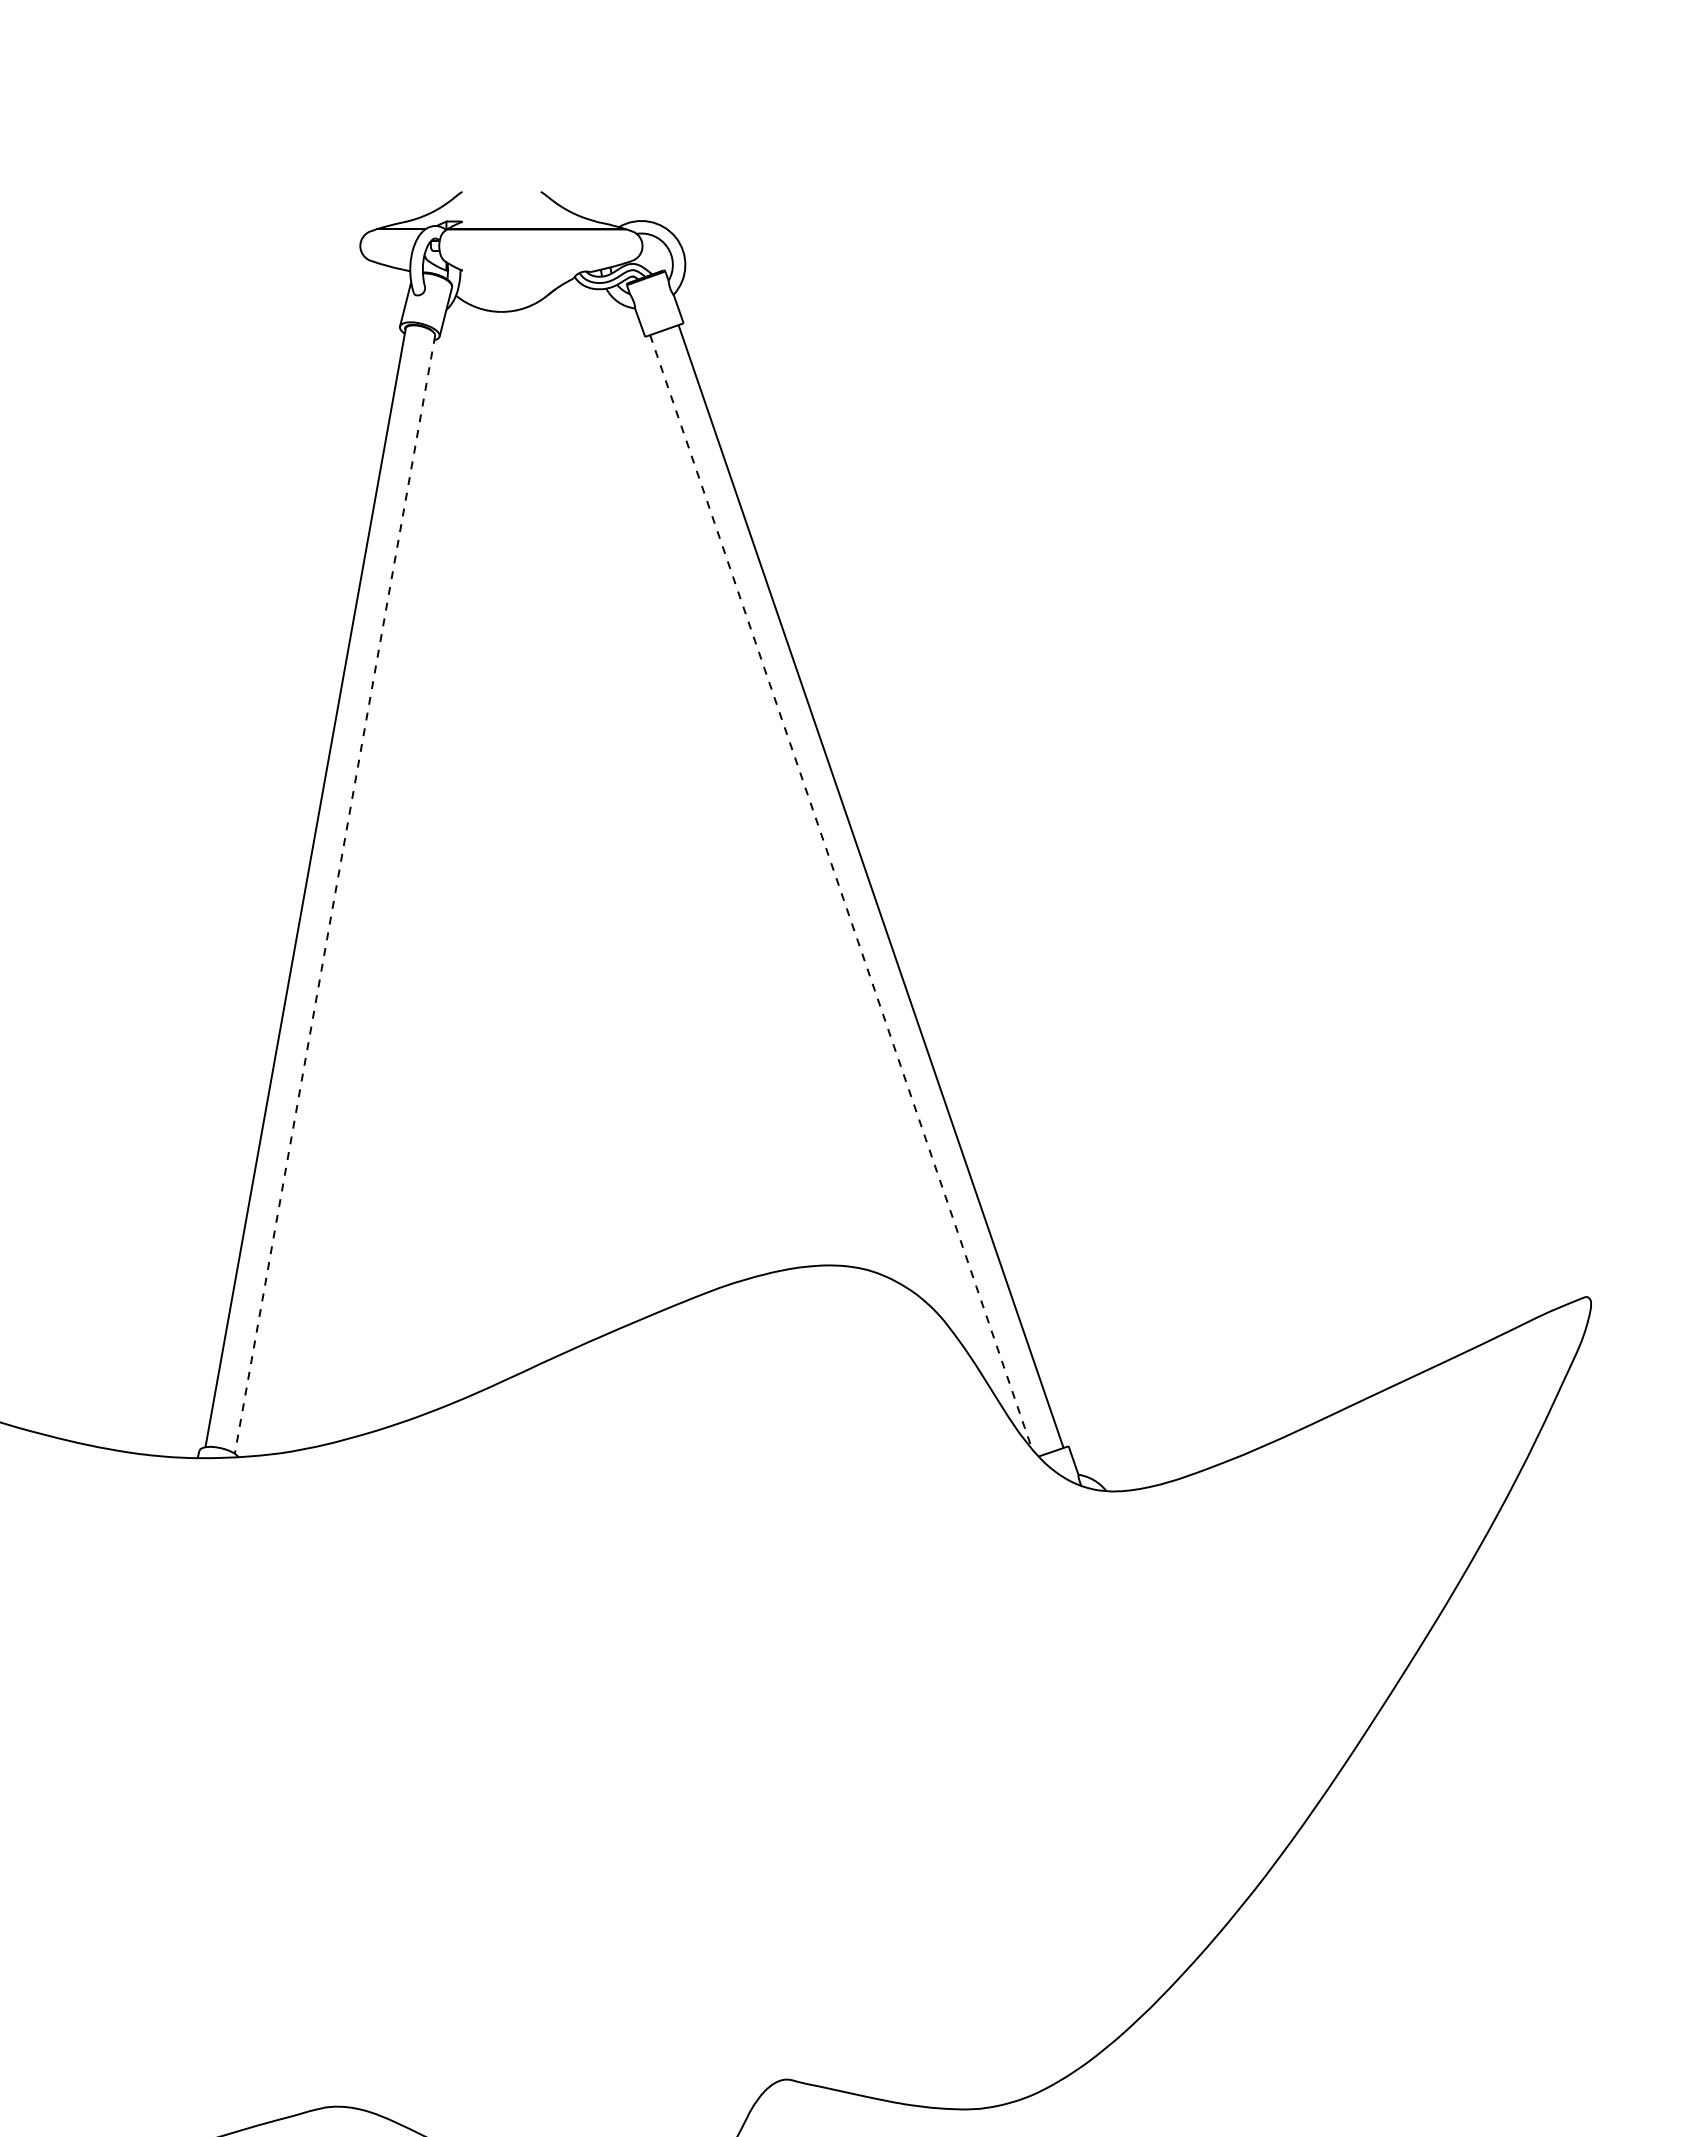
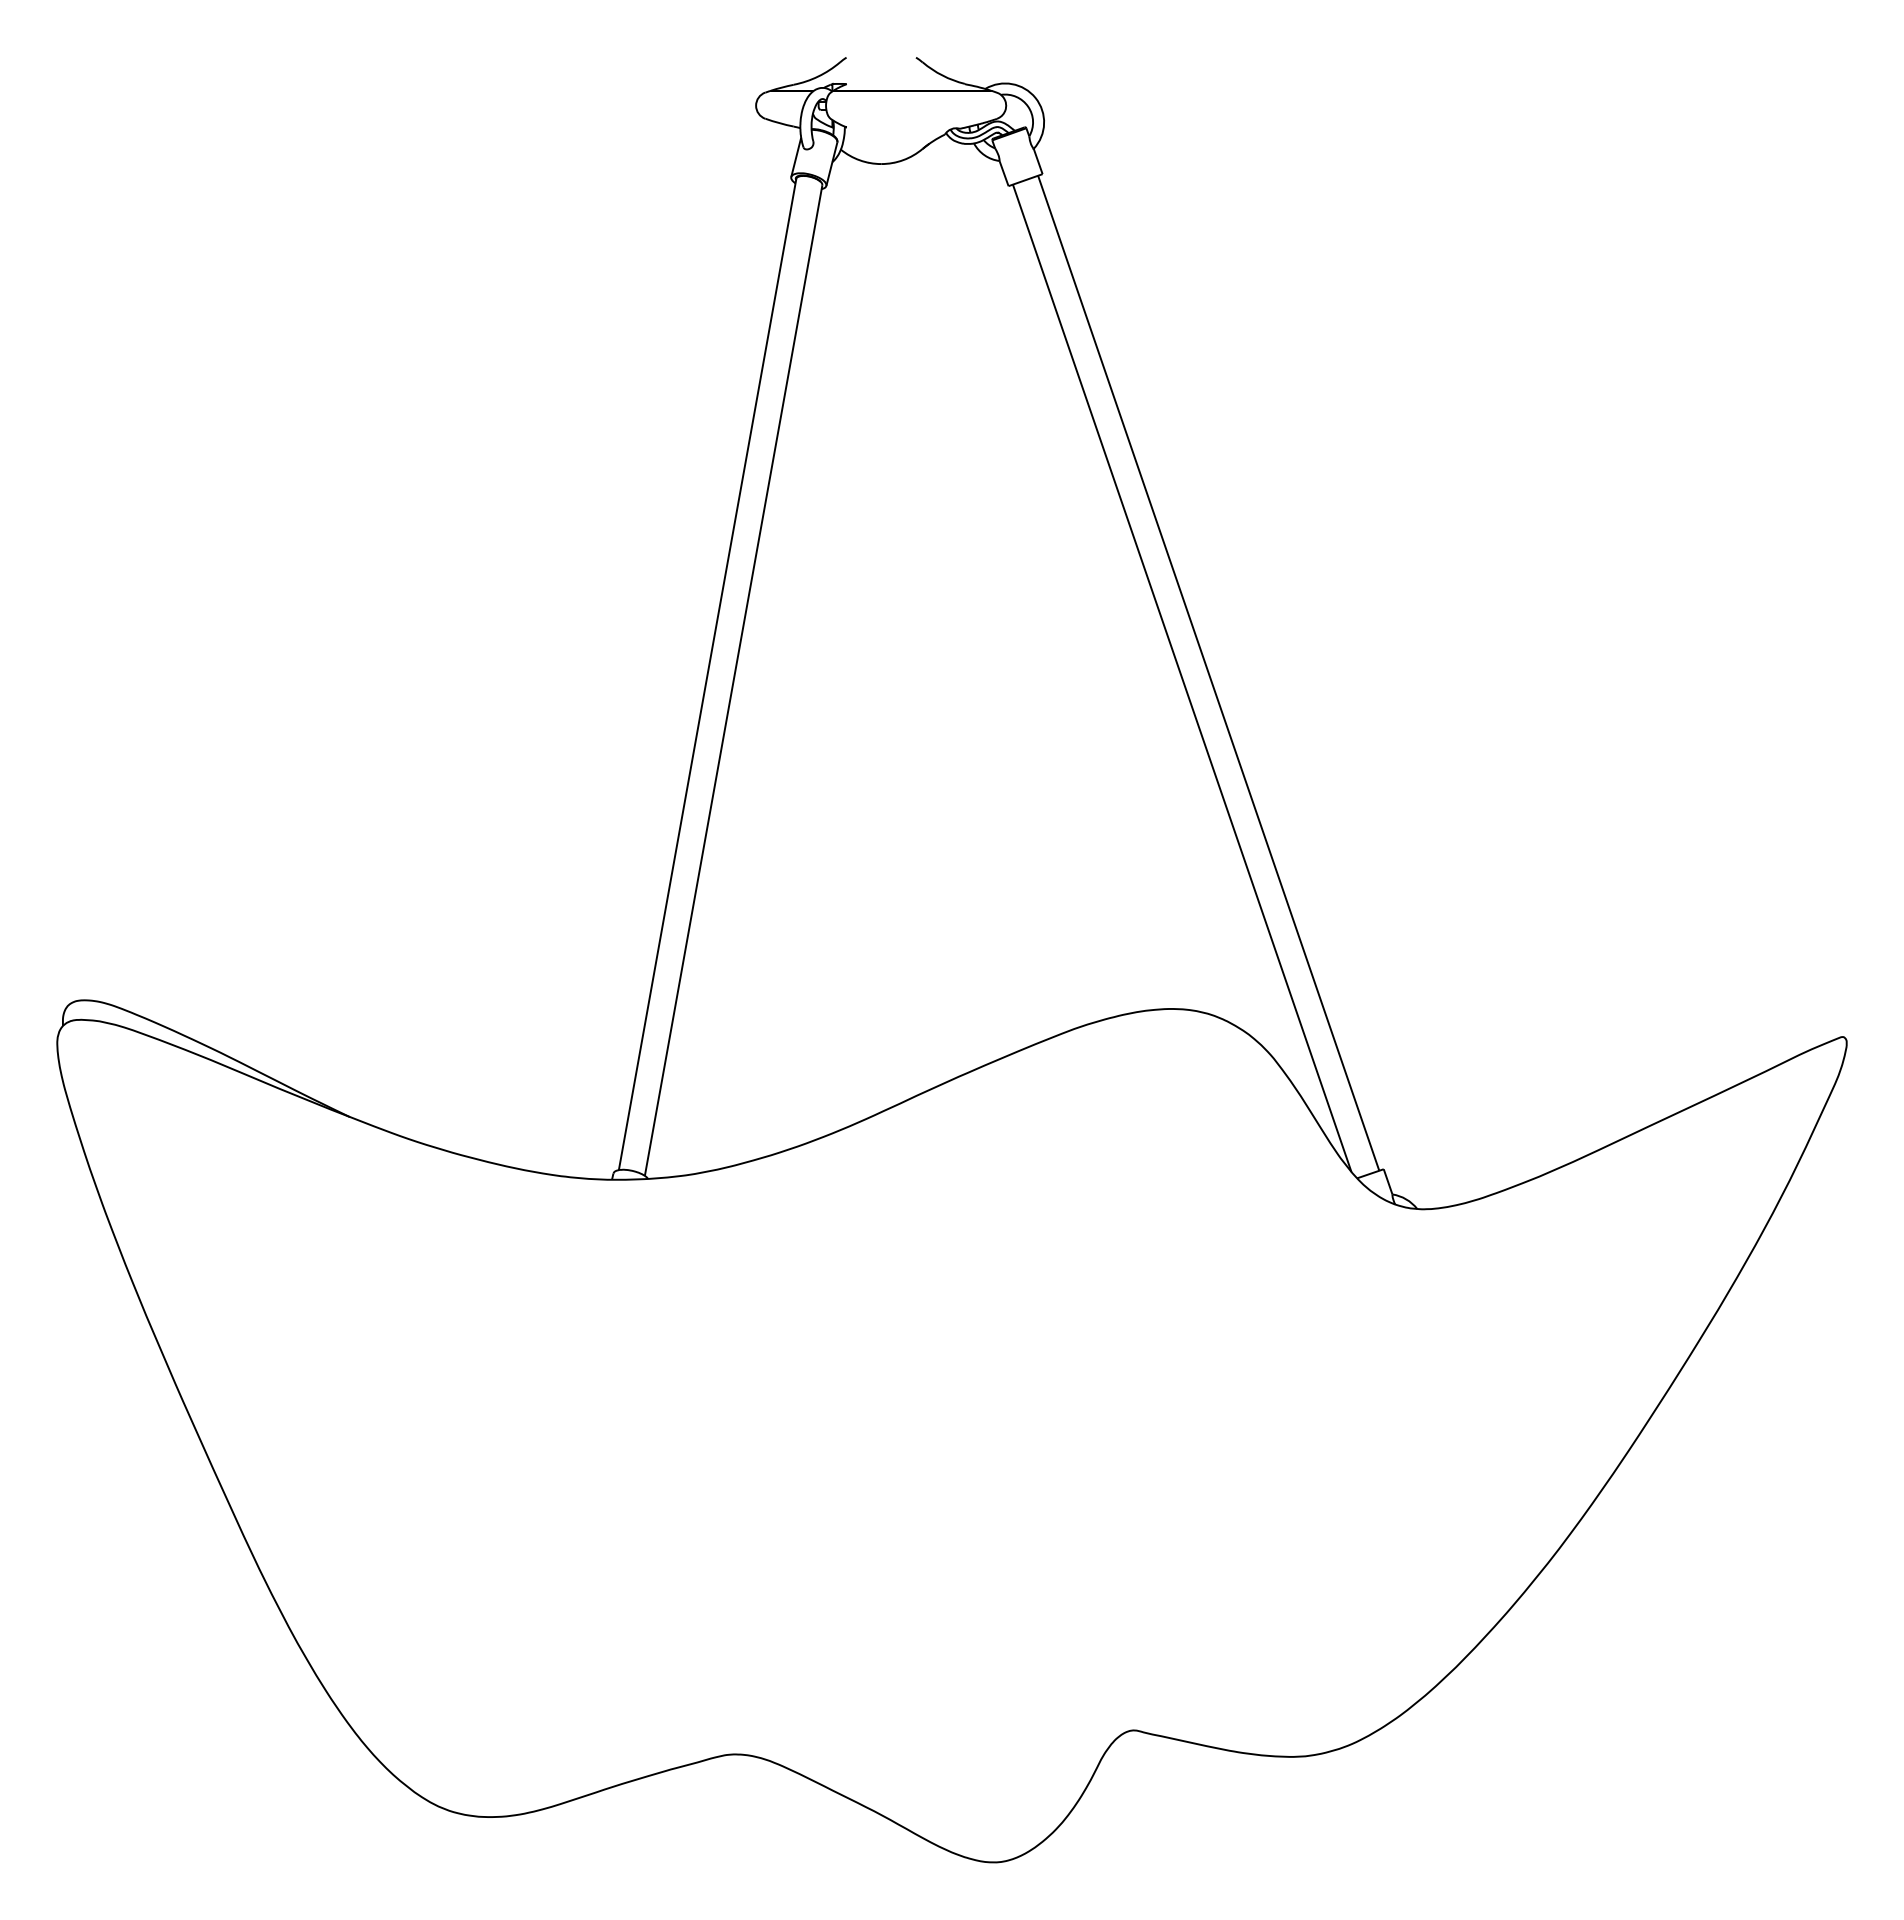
line: (841, 892) -> (1182, 678), dashed -> solid
line: (334, 895) -> (733, 681), dashed -> solid

